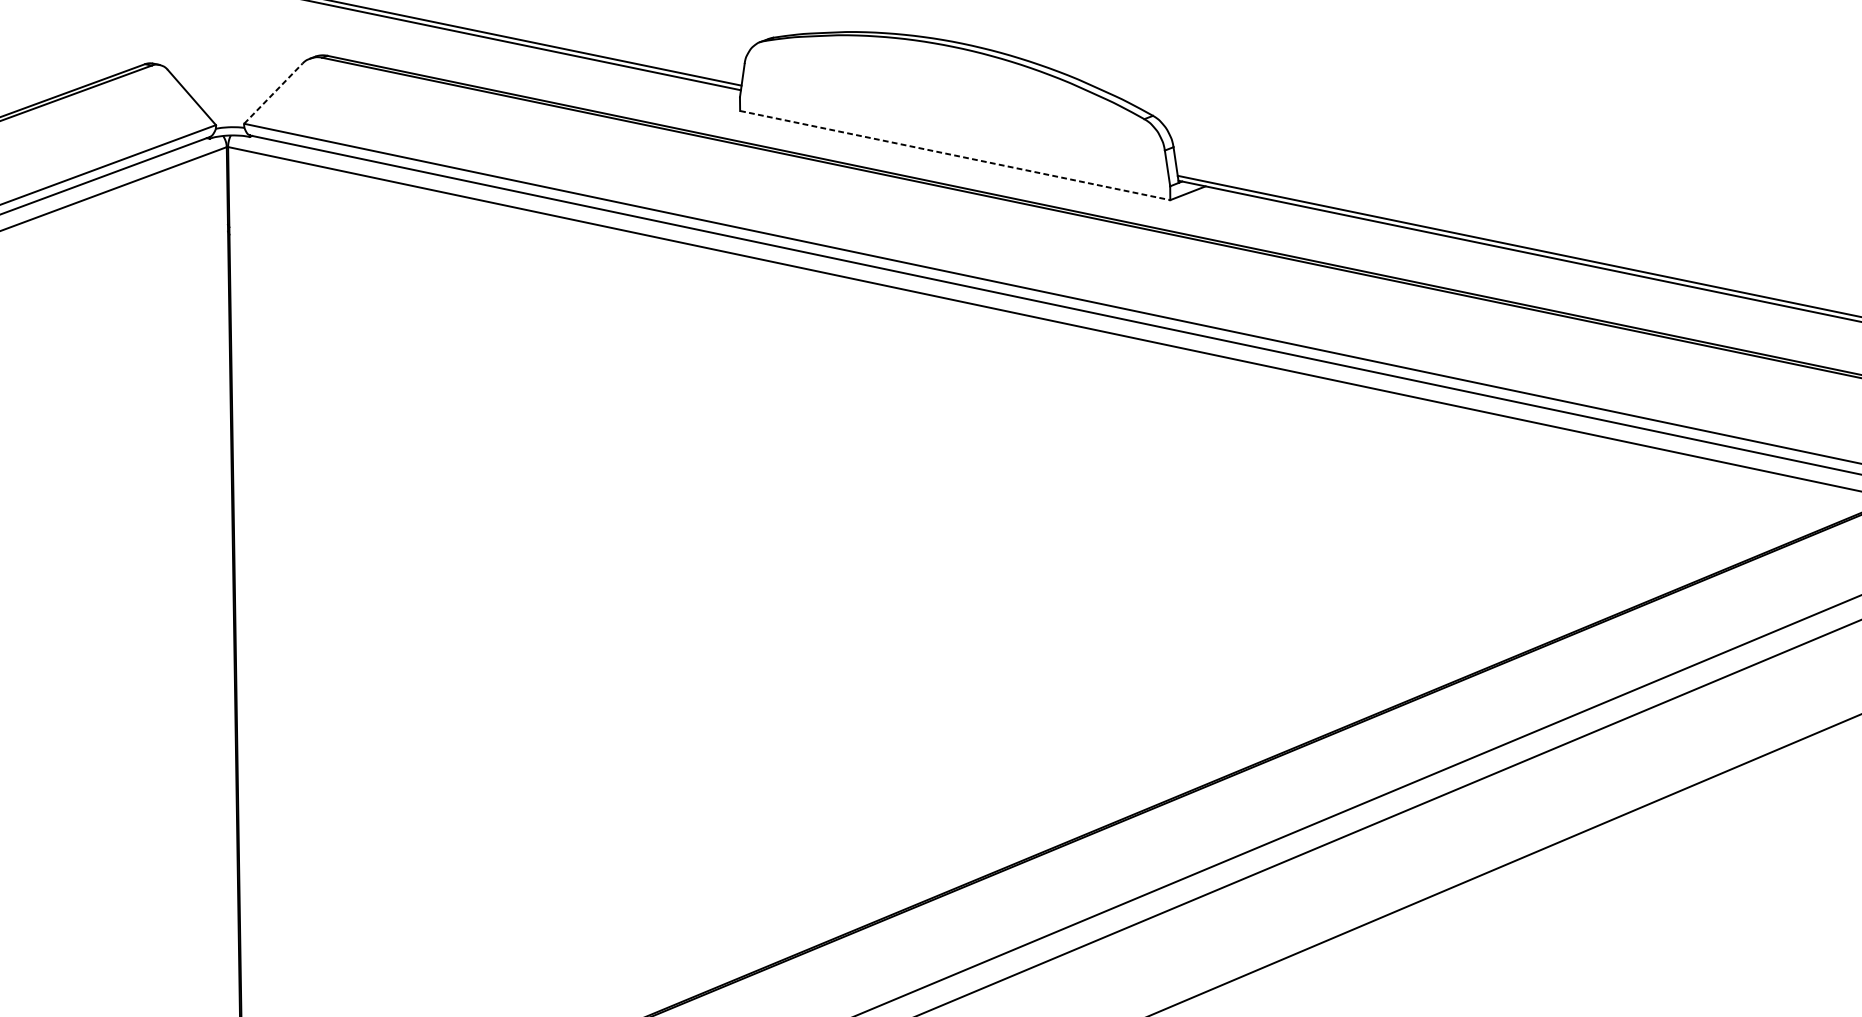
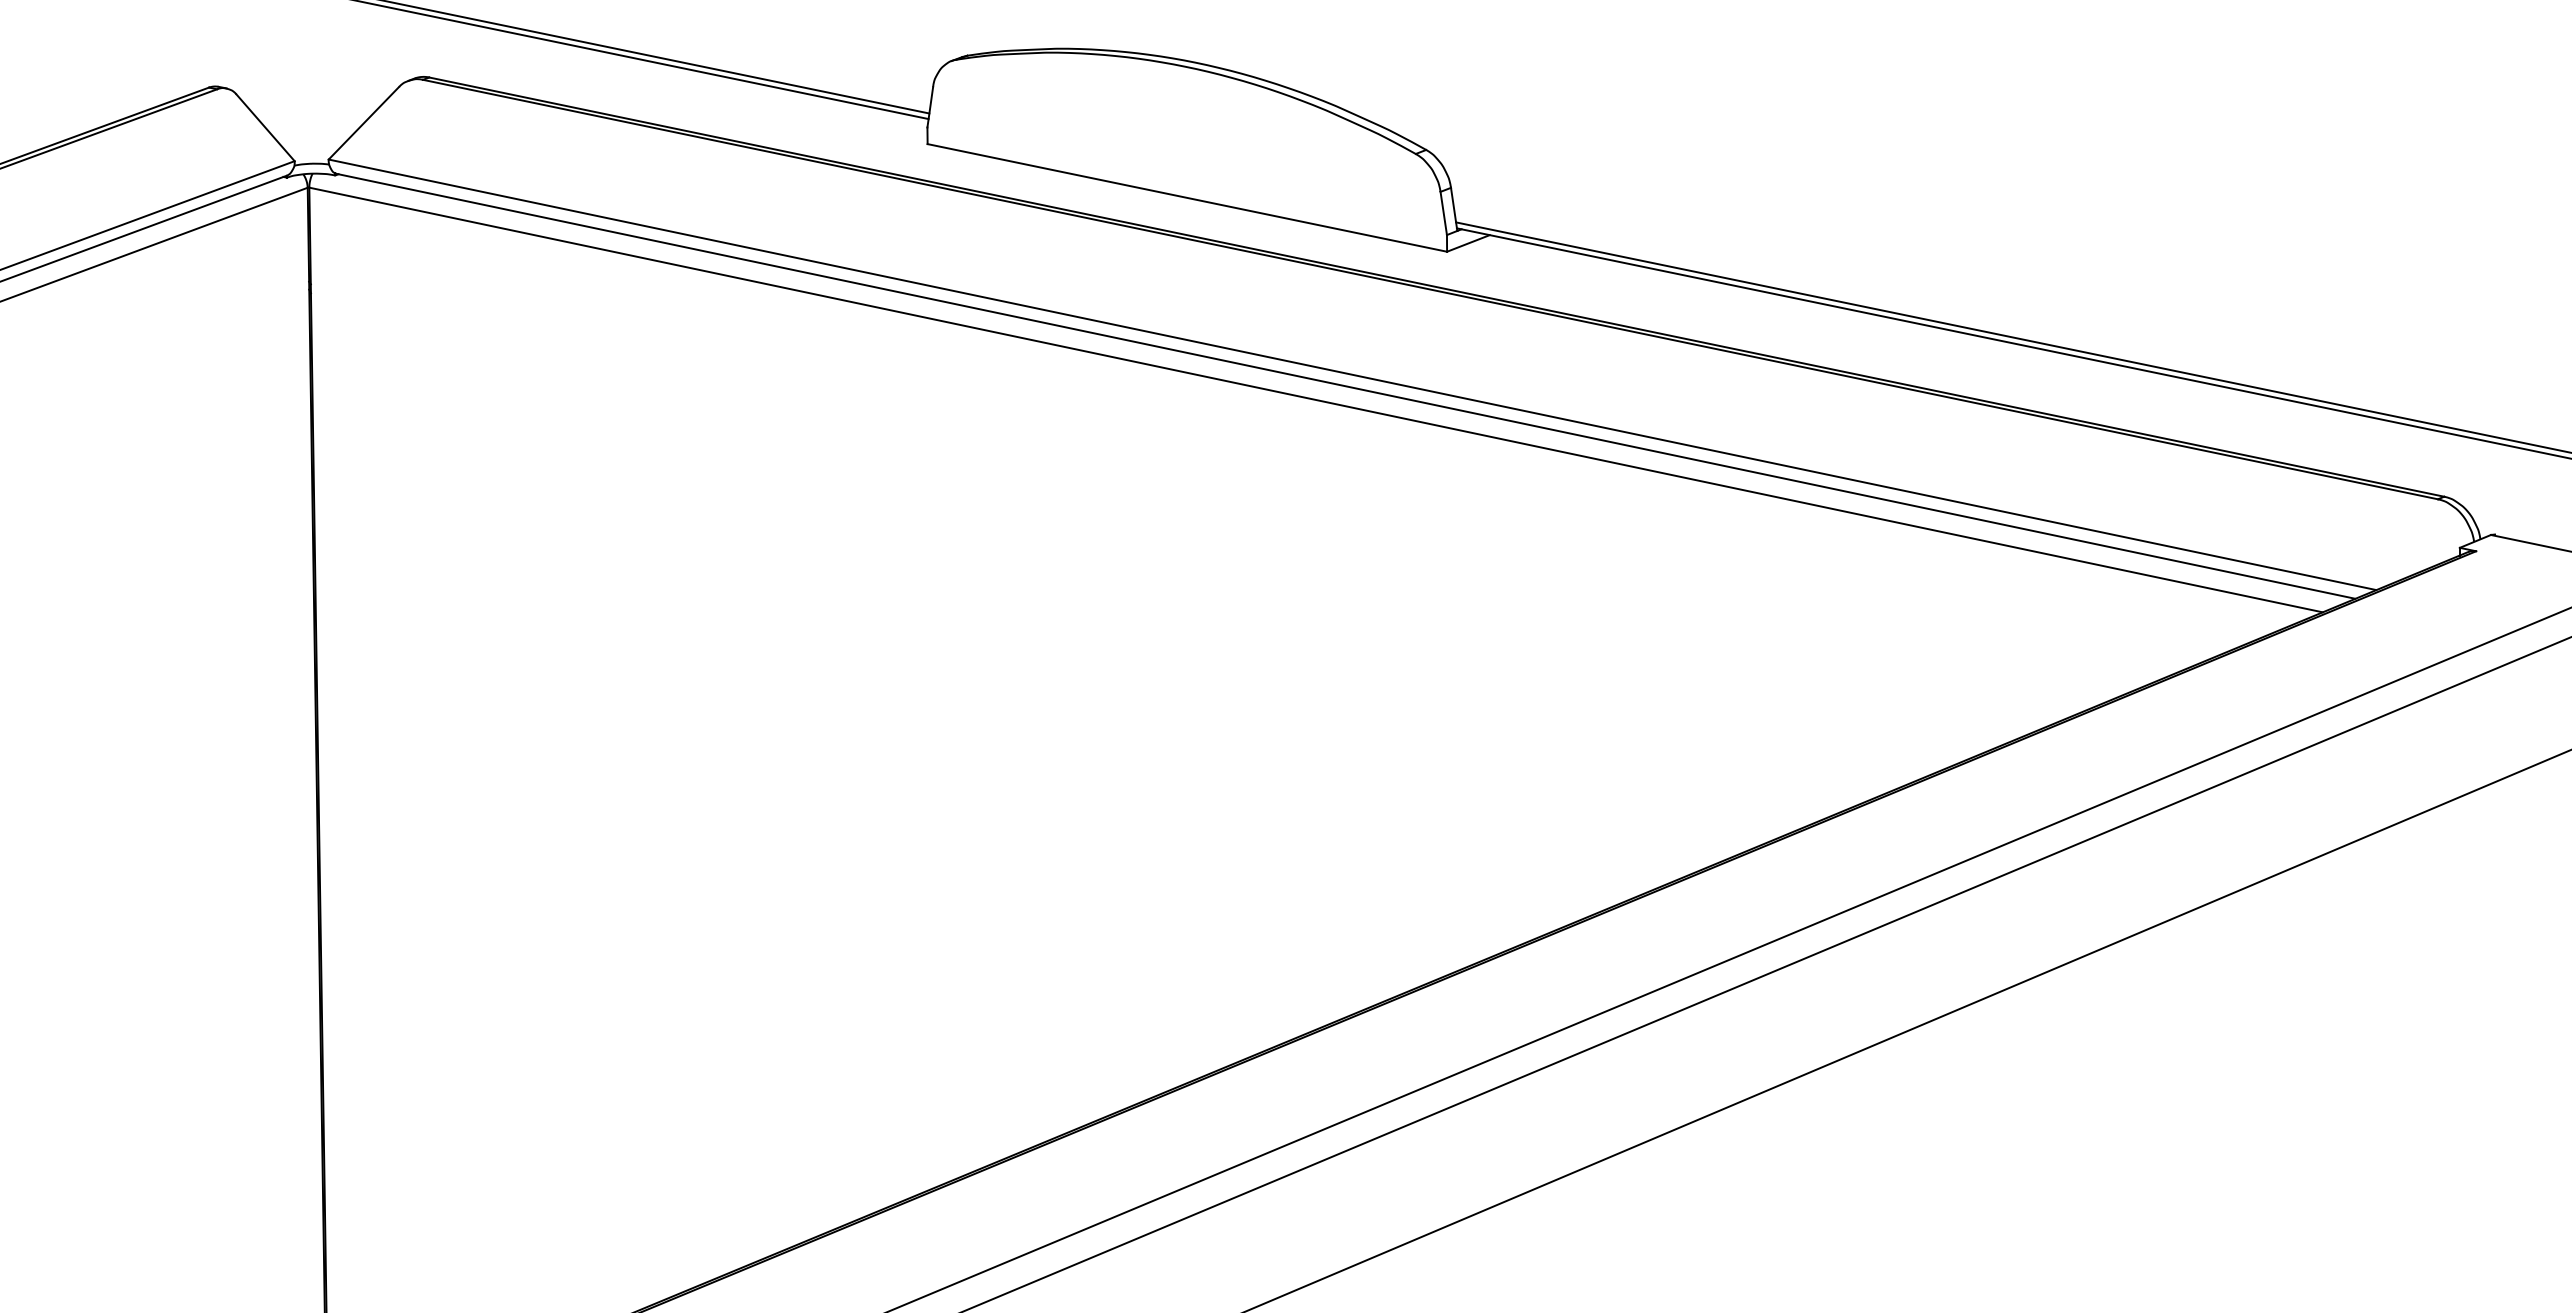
line: (272, 93) -> (363, 123), dashed -> solid
line: (955, 156) -> (1187, 198), dashed -> solid

